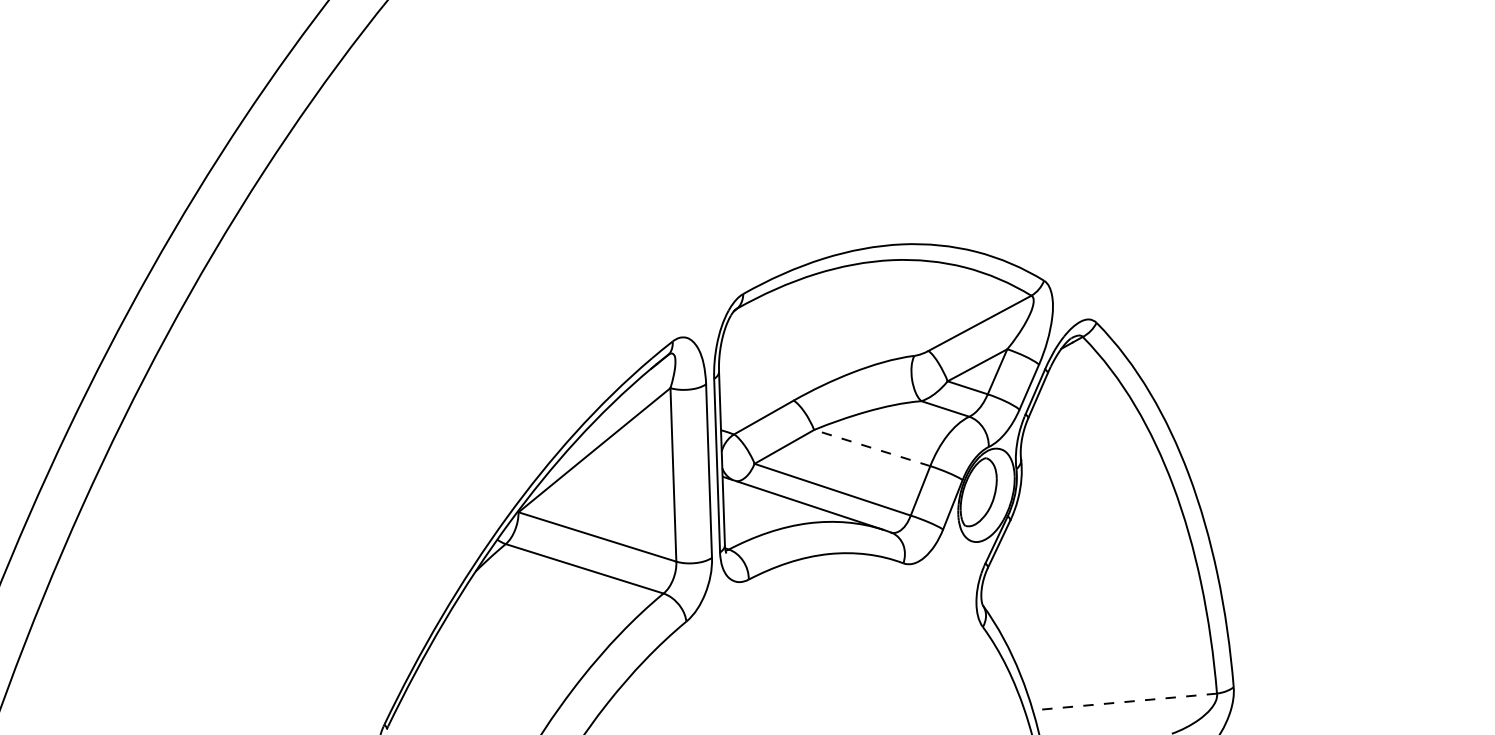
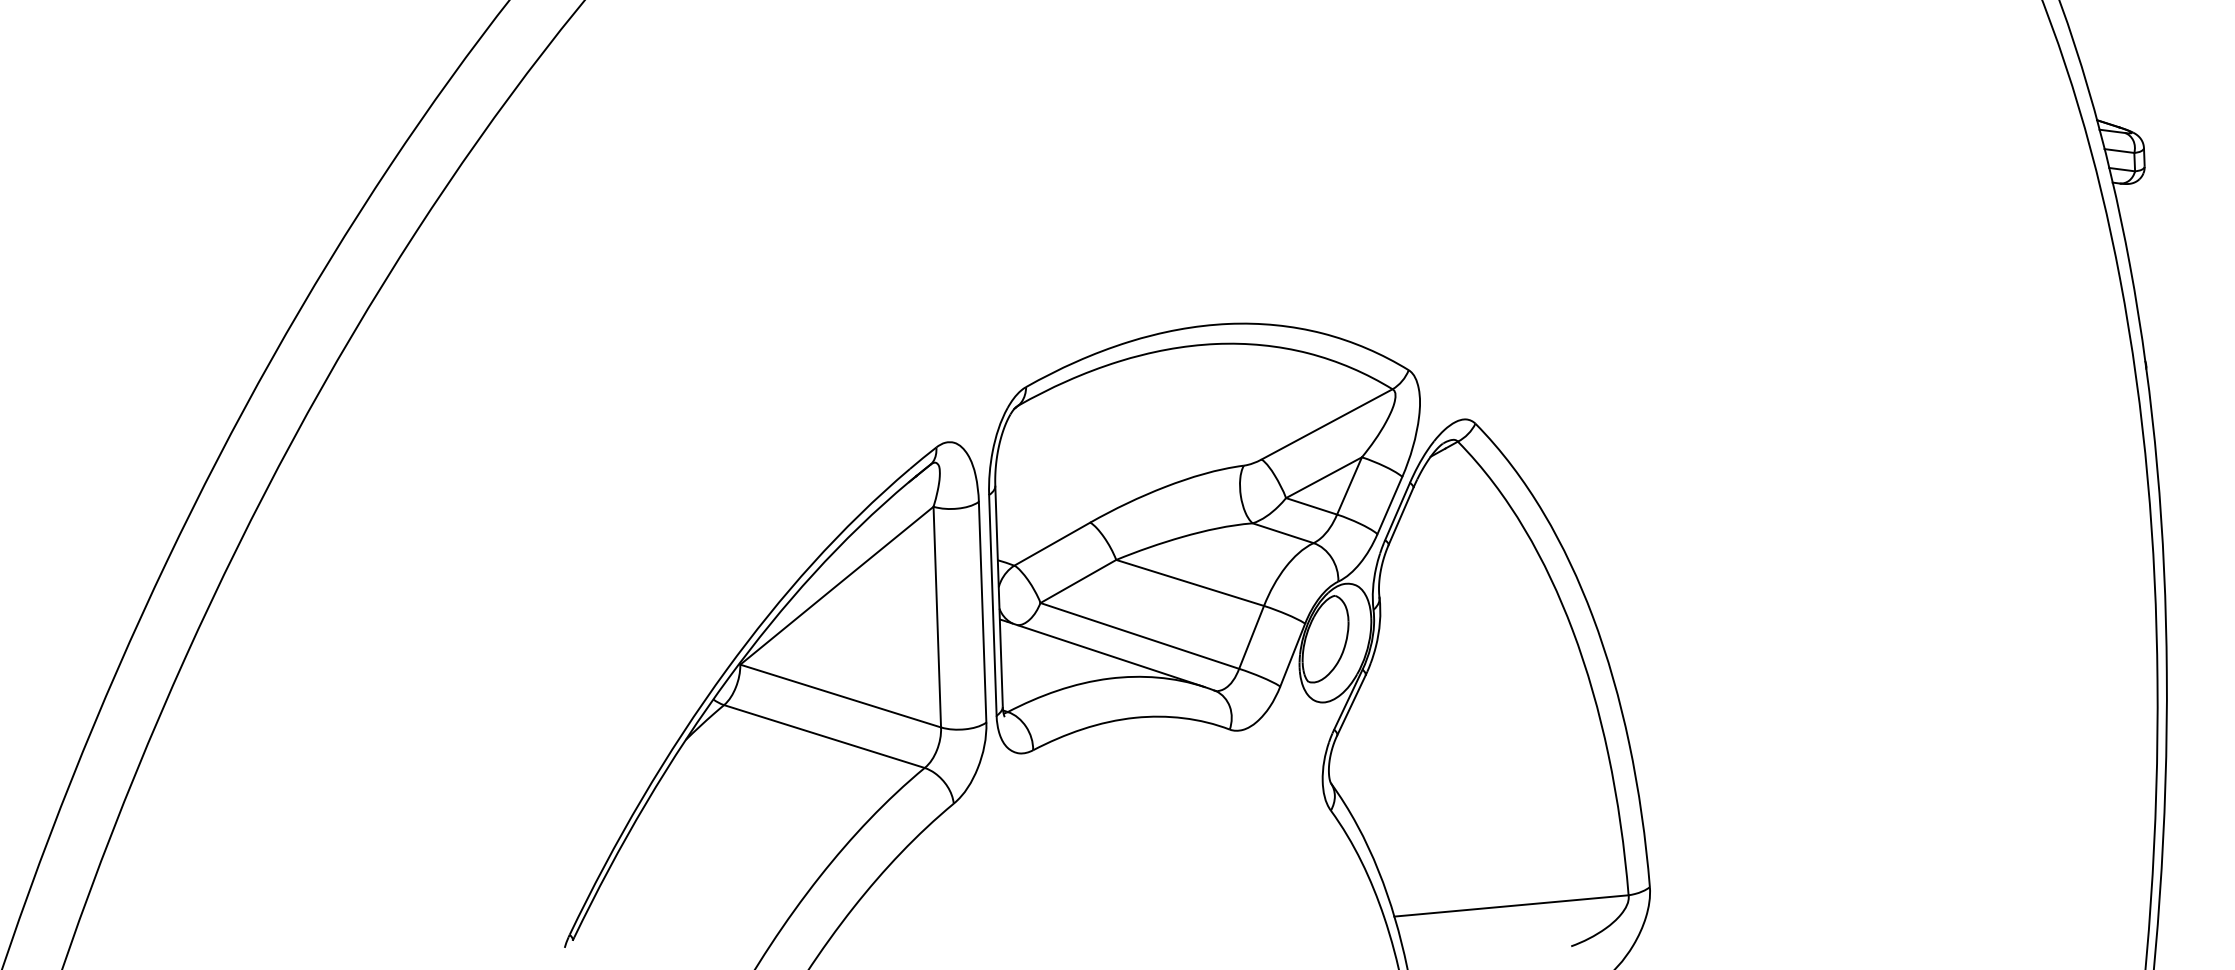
line: (871, 447) -> (1189, 582), dashed -> solid
line: (1124, 701) -> (1511, 905), dashed -> solid

